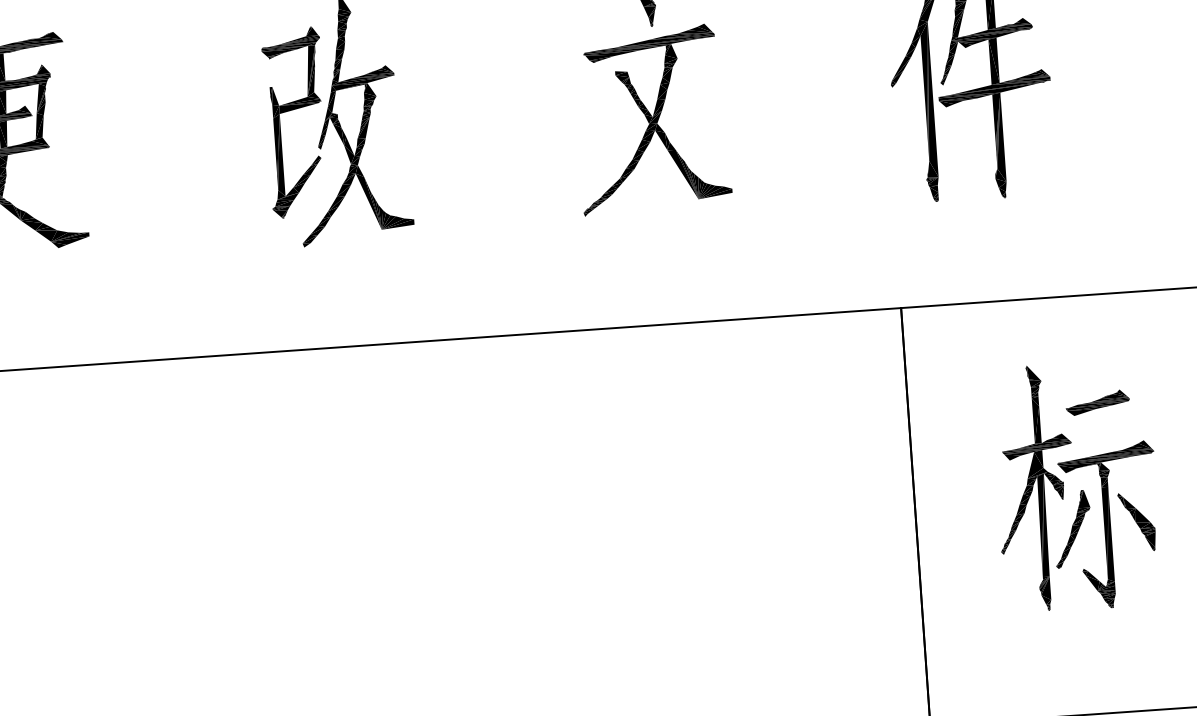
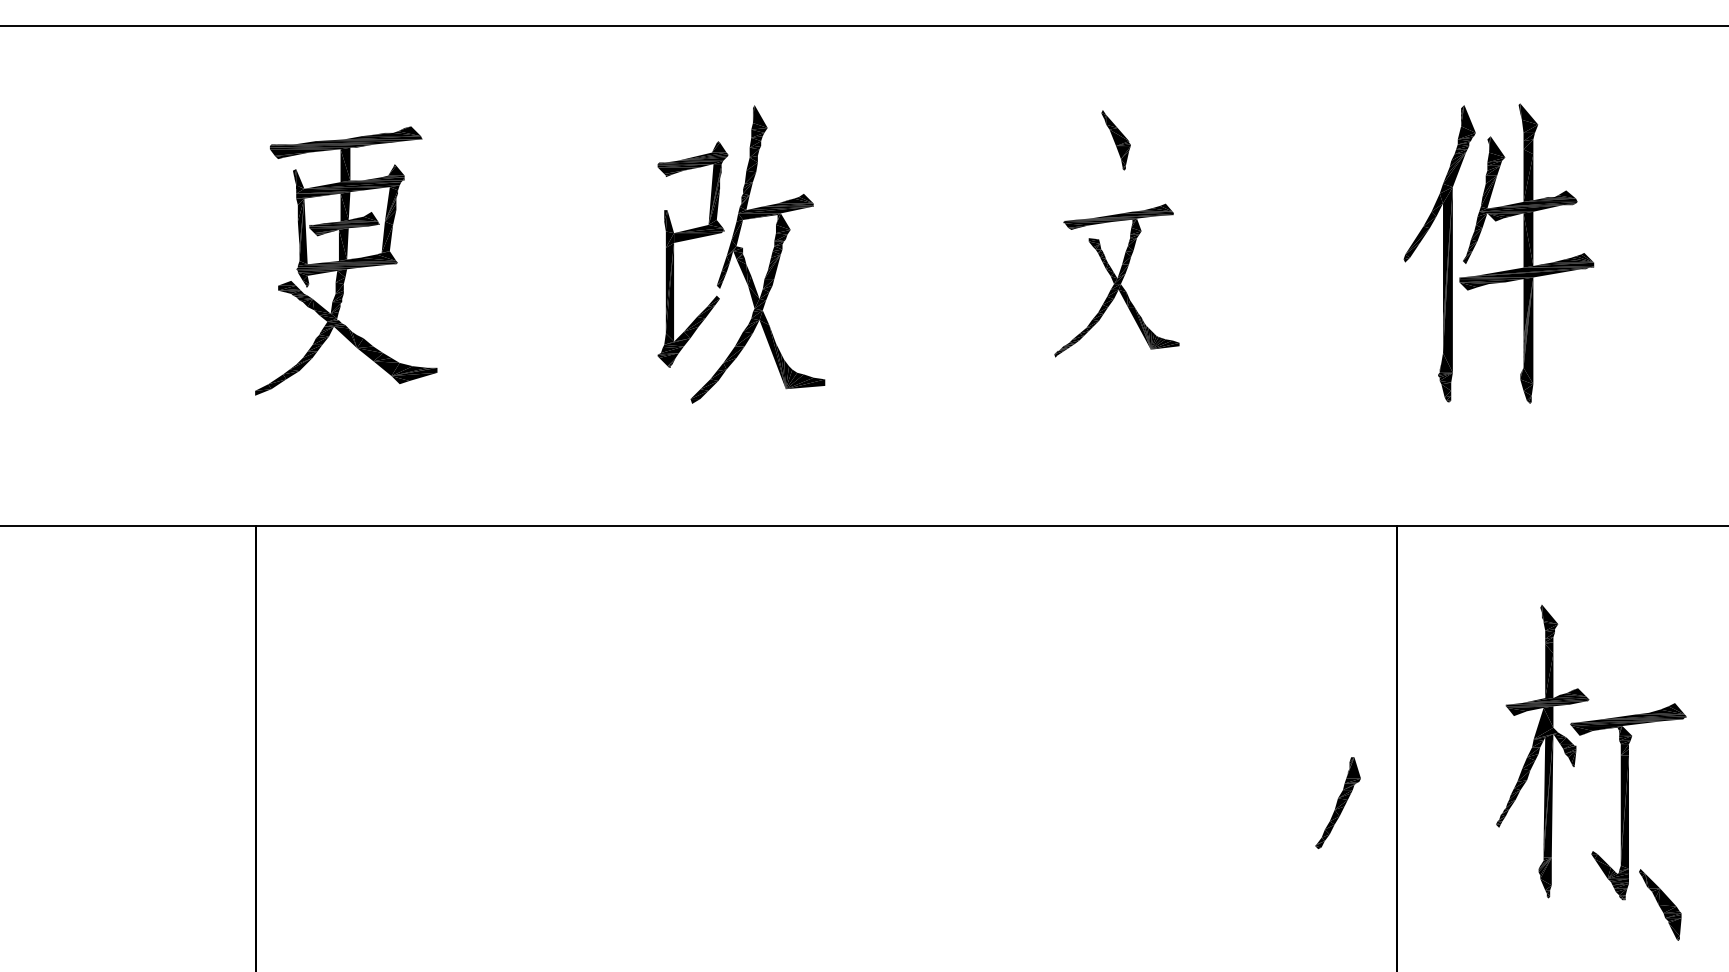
part: (651, 119) -> (1116, 280), size x0.7
part: (1097, 402) -> (1623, 654), removed
part: (1137, 521) -> (1660, 904), moved
part: (1072, 528) -> (1337, 802), moved

